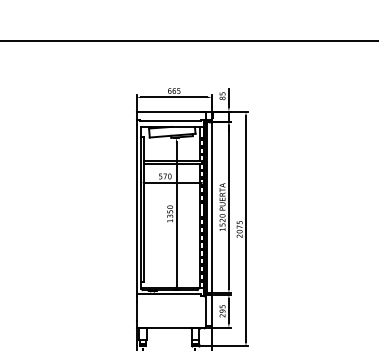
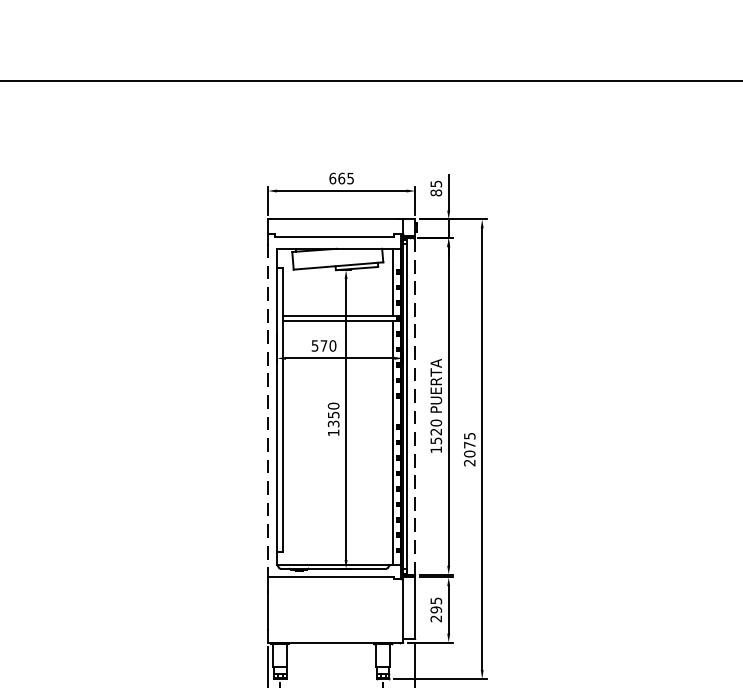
line: (211, 207) -> (414, 406), solid -> dashed
line: (136, 208) -> (267, 408), solid -> dashed

